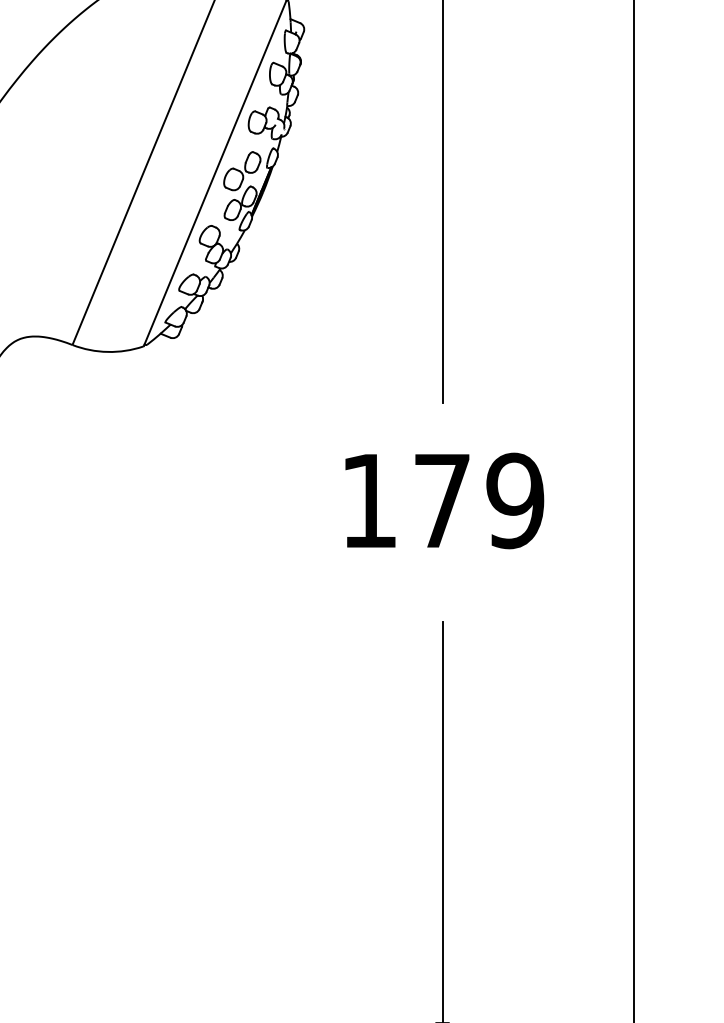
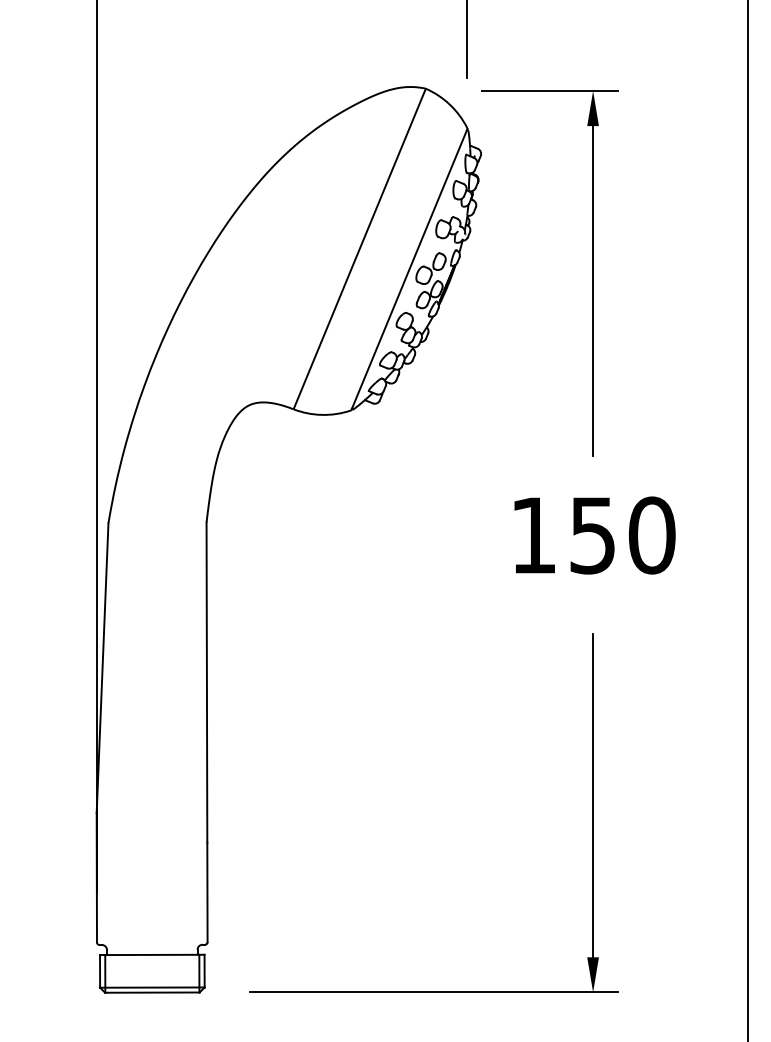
text: (478, 500) -> (622, 535), 179 -> 150

